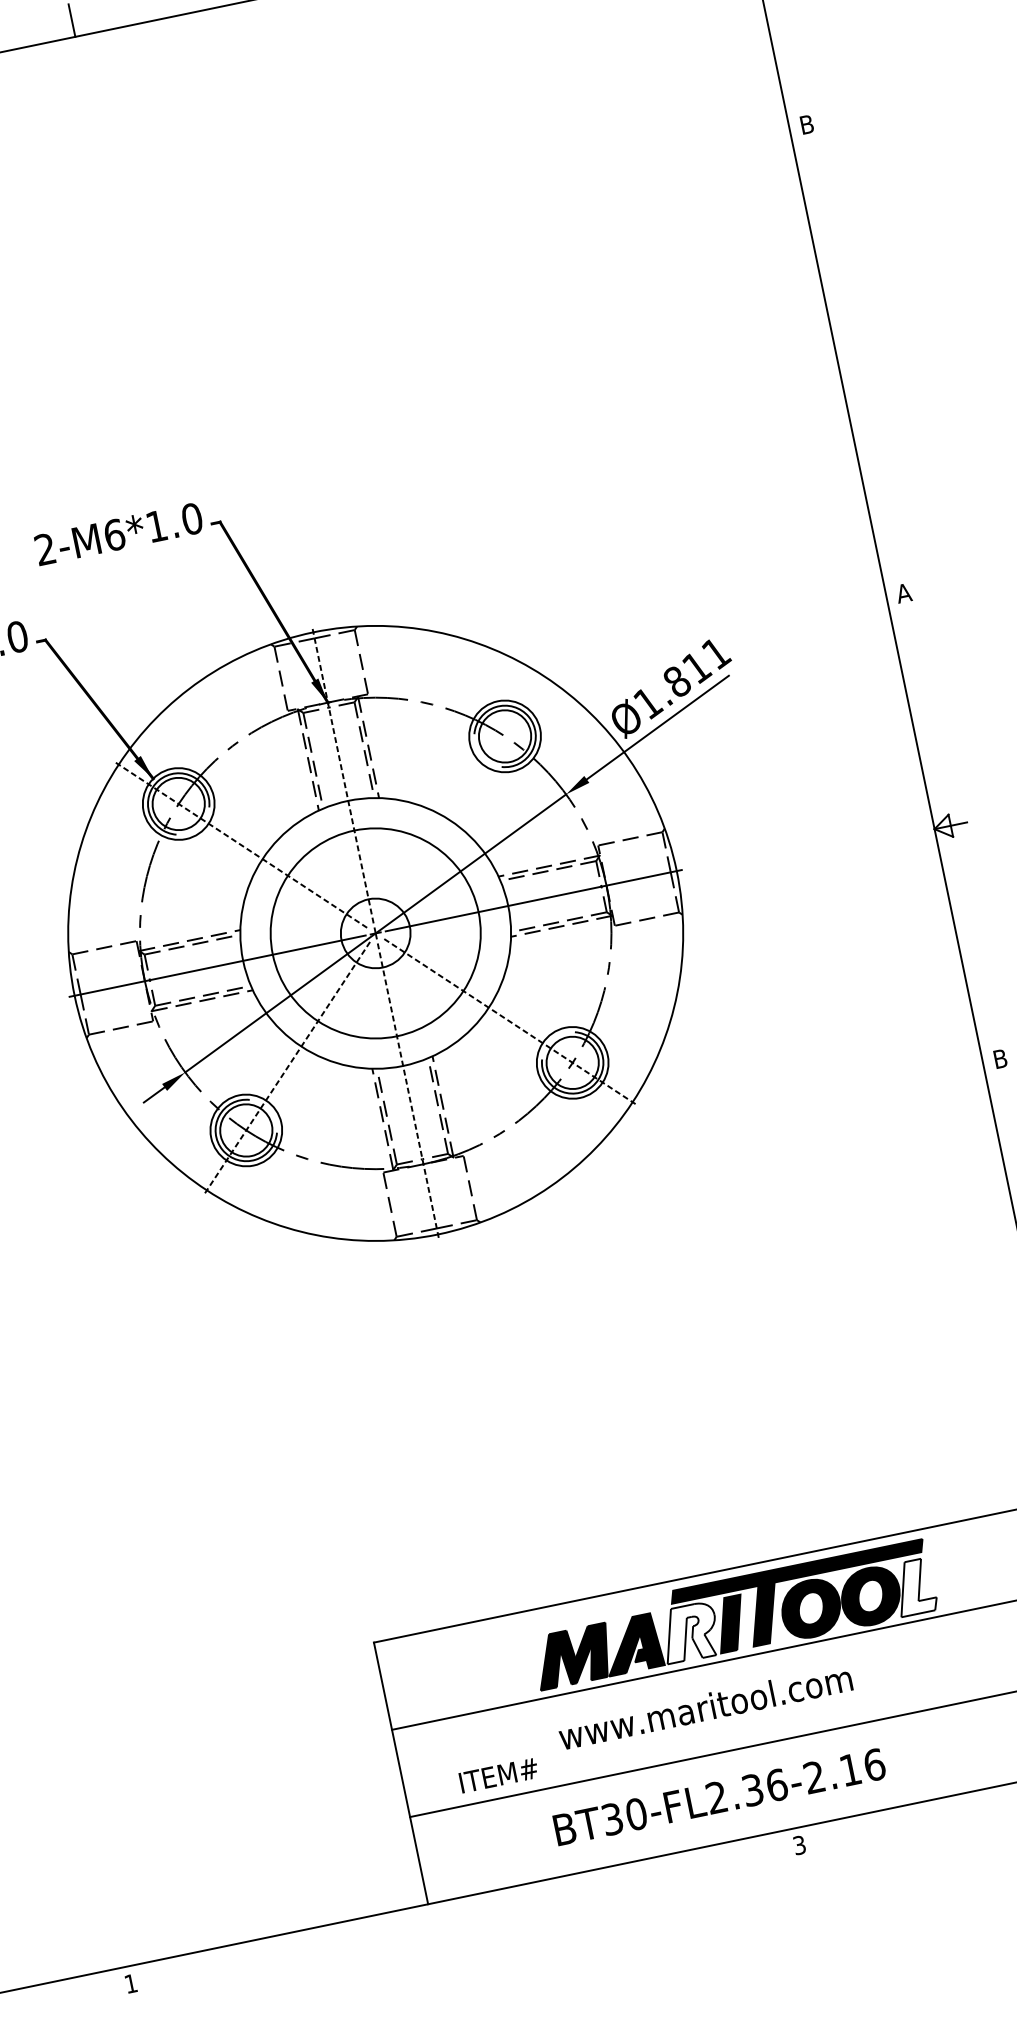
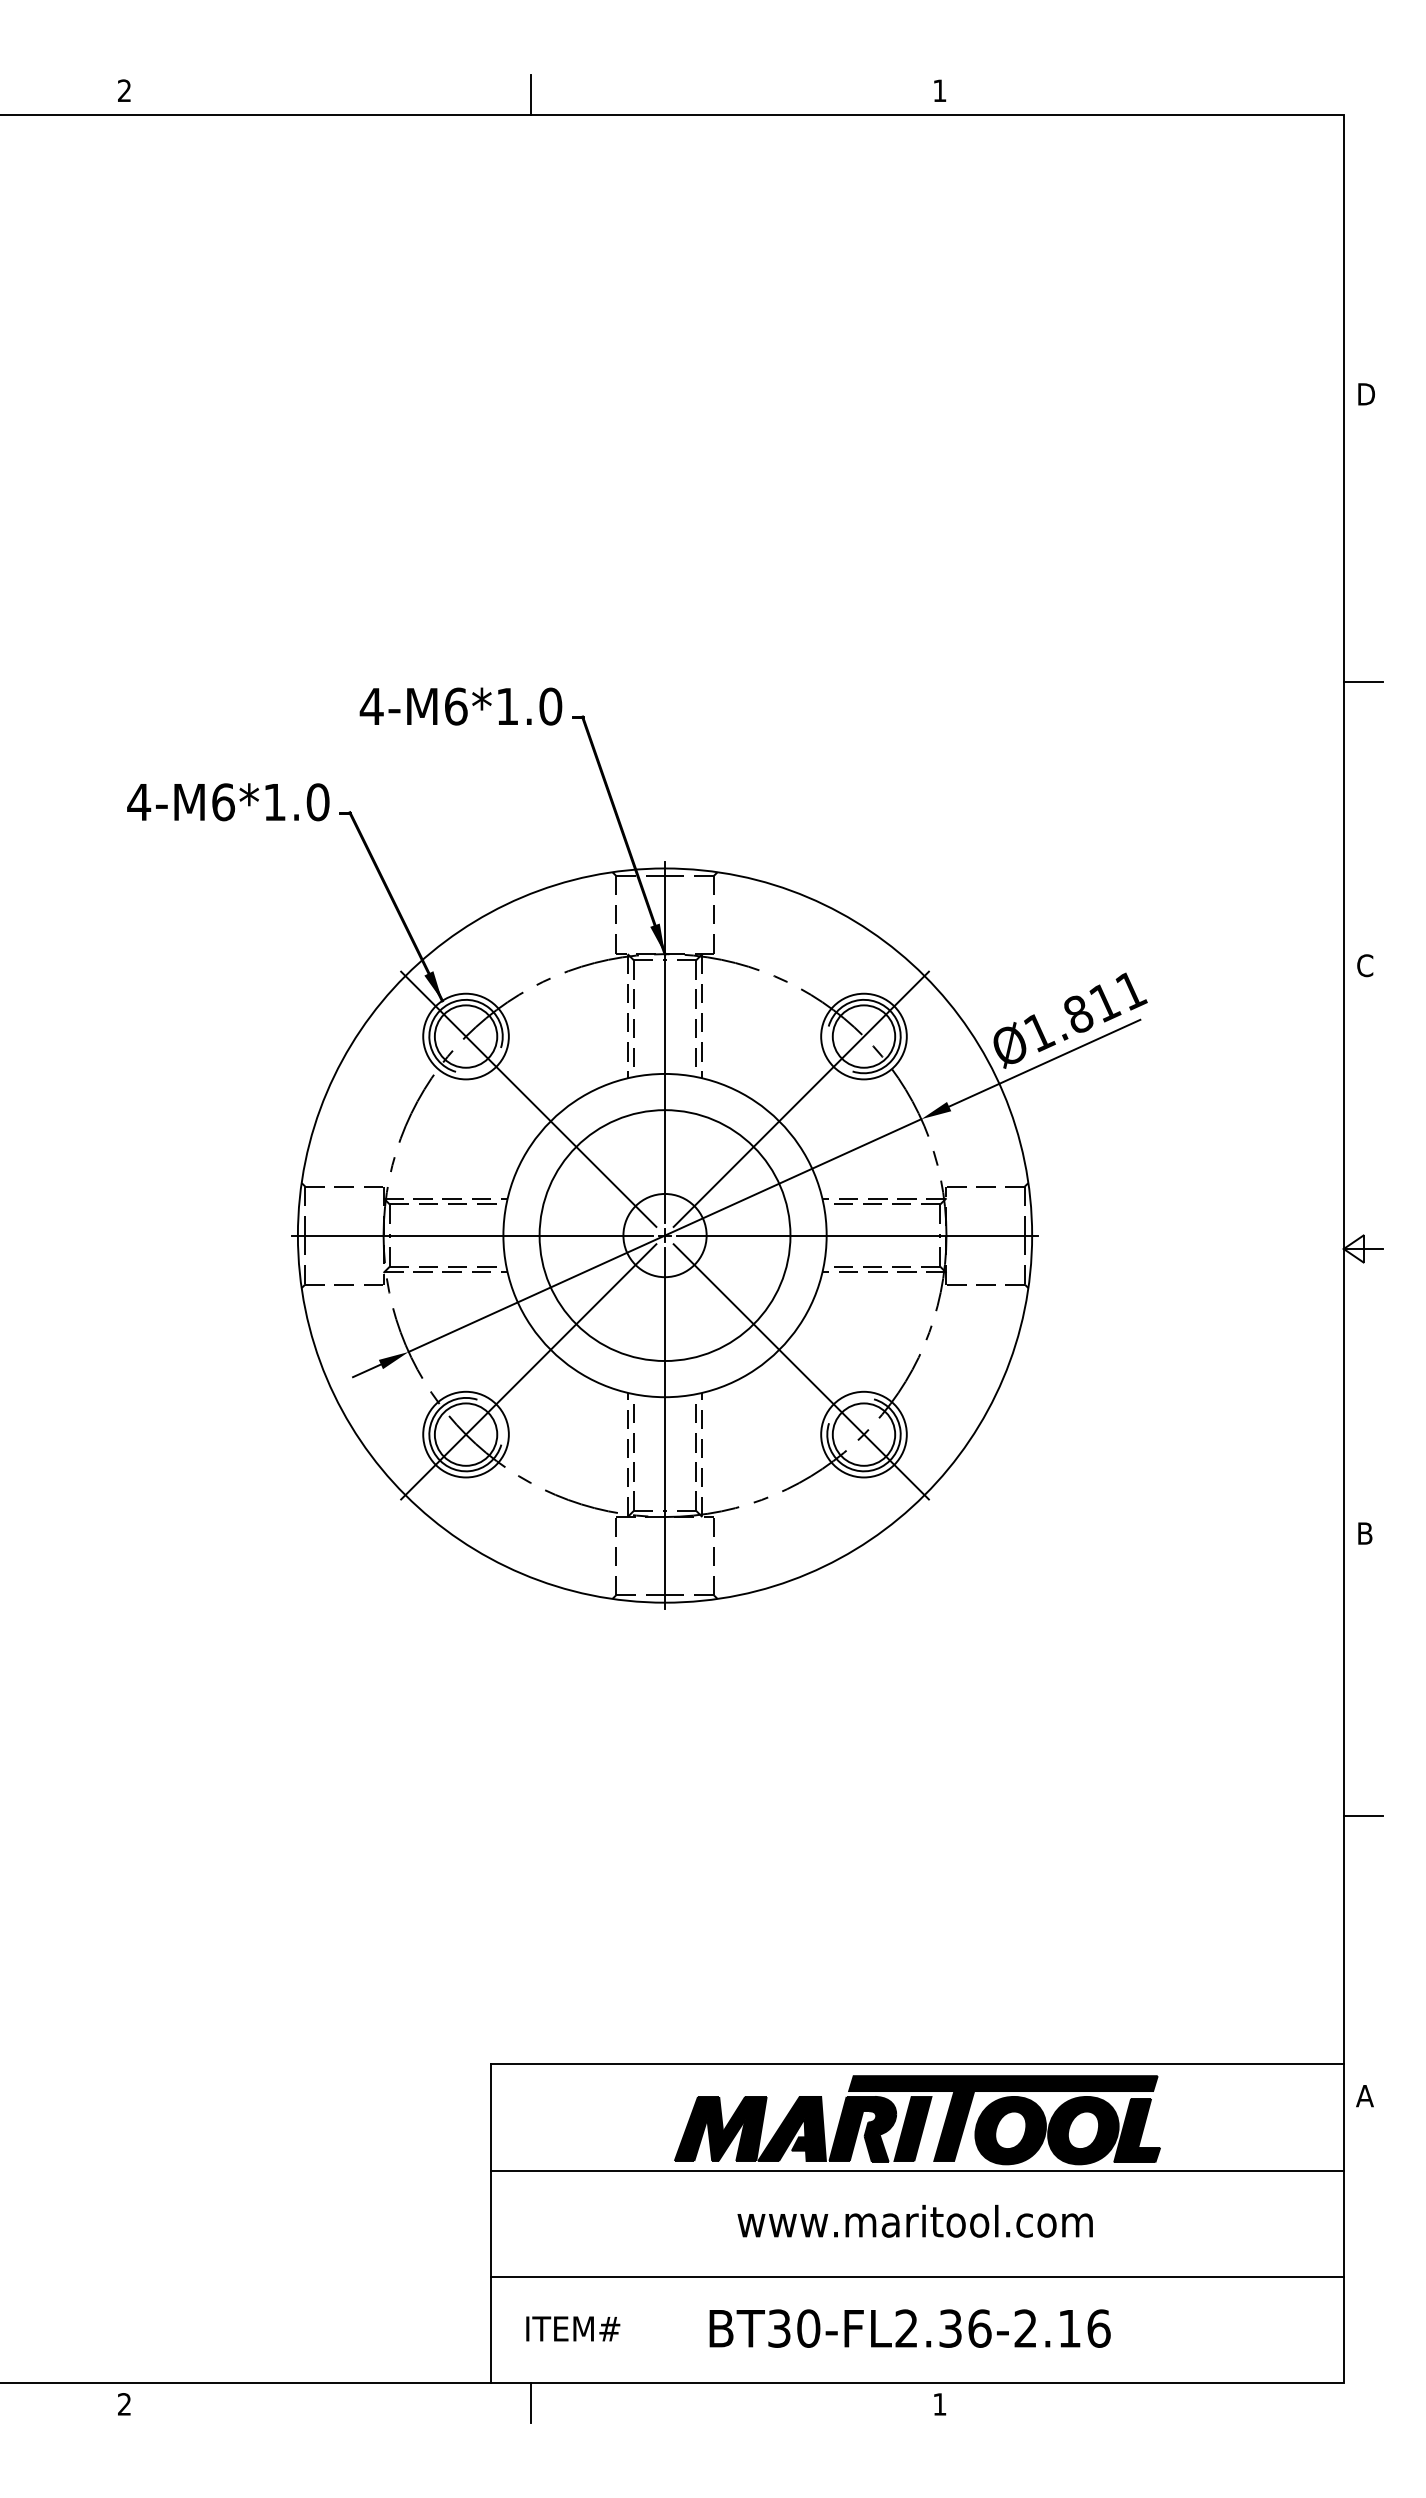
text: (808, 124) -> (1367, 394), B -> D
line: (854, 360) -> (1363, 681), added
text: (44, 548) -> (371, 705), 2-M6*1.0 -> 4-M6*1.0
text: (903, 593) -> (1364, 965), A -> C
line: (343, 775) -> (665, 1042), dashed -> solid
line: (463, 798) -> (800, 1098), added
line: (240, 844) -> (528, 1098), dashed -> solid
line: (510, 1022) -> (801, 1372), dashed -> solid
line: (286, 1068) -> (528, 1372), dashed -> solid
line: (408, 1091) -> (665, 1428), dashed -> solid
fill: (915, 1587) -> (1137, 2130), added
fill: (689, 1632) -> (862, 2128), added
text: (704, 1706) -> (914, 2220), moved
text: (499, 1775) -> (573, 2328), moved
text: (719, 1797) -> (909, 2328), moved
text: (799, 1845) -> (939, 2404), 3 -> 1
line: (463, 1914) -> (530, 2403), added
text: (130, 1983) -> (124, 2404), 1 -> 2

